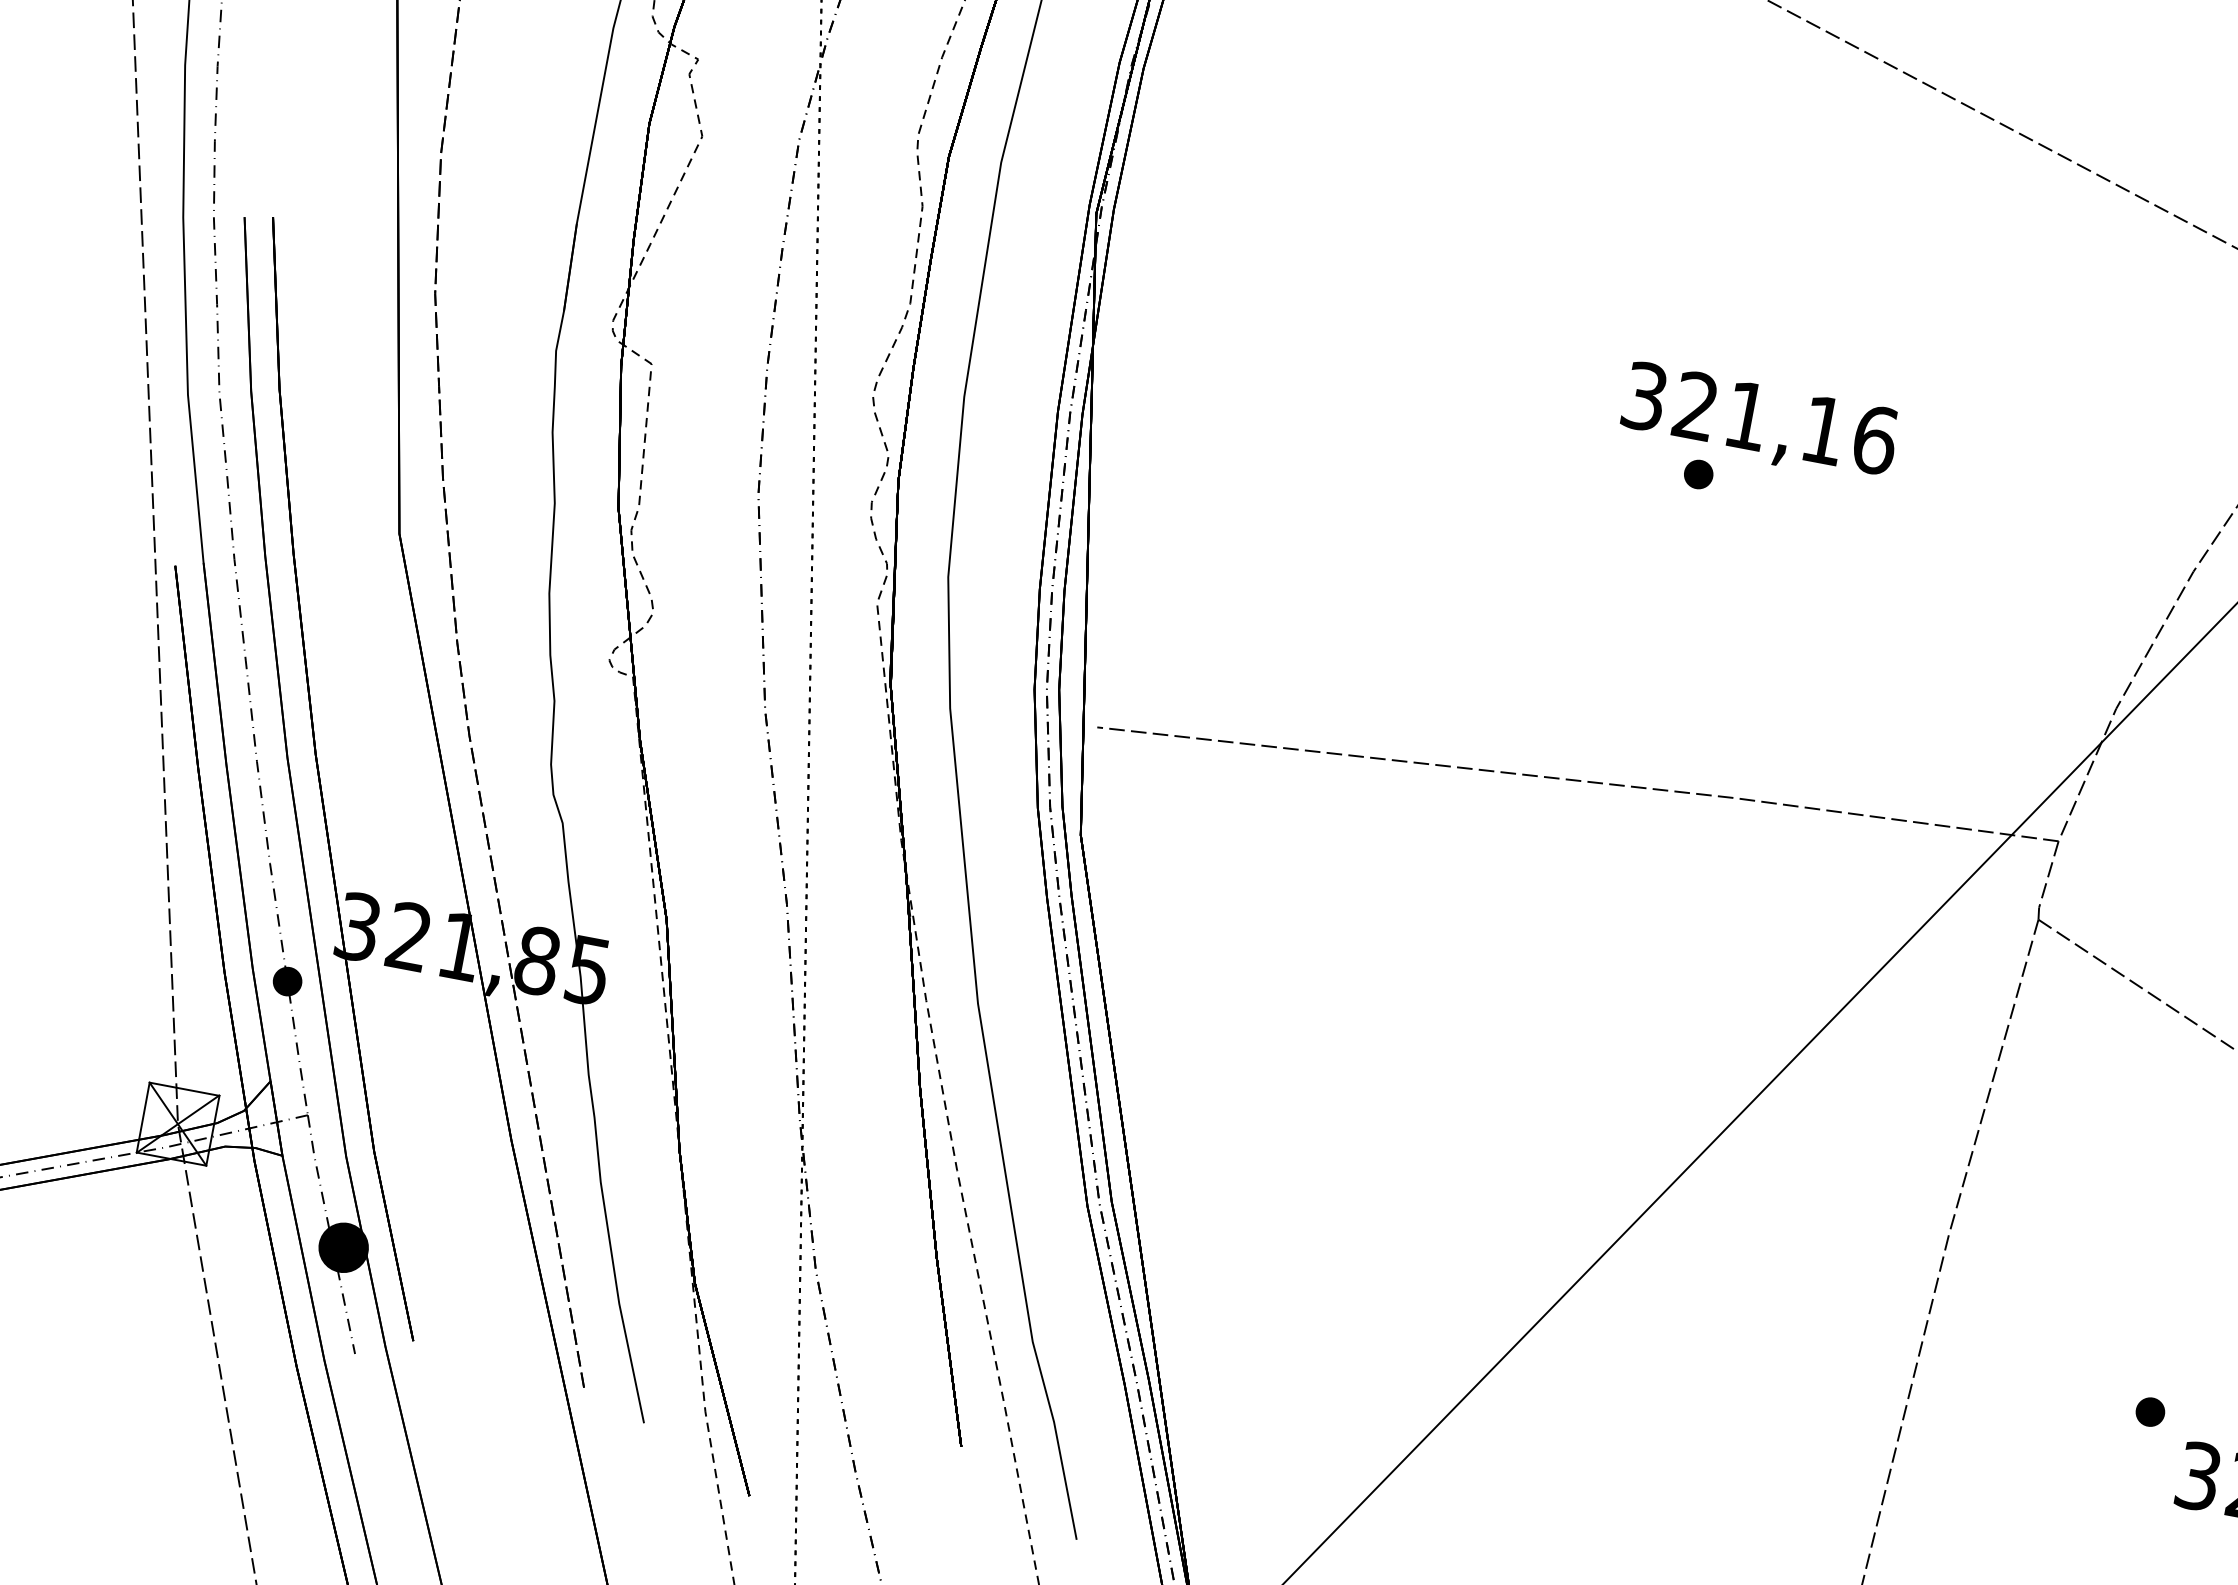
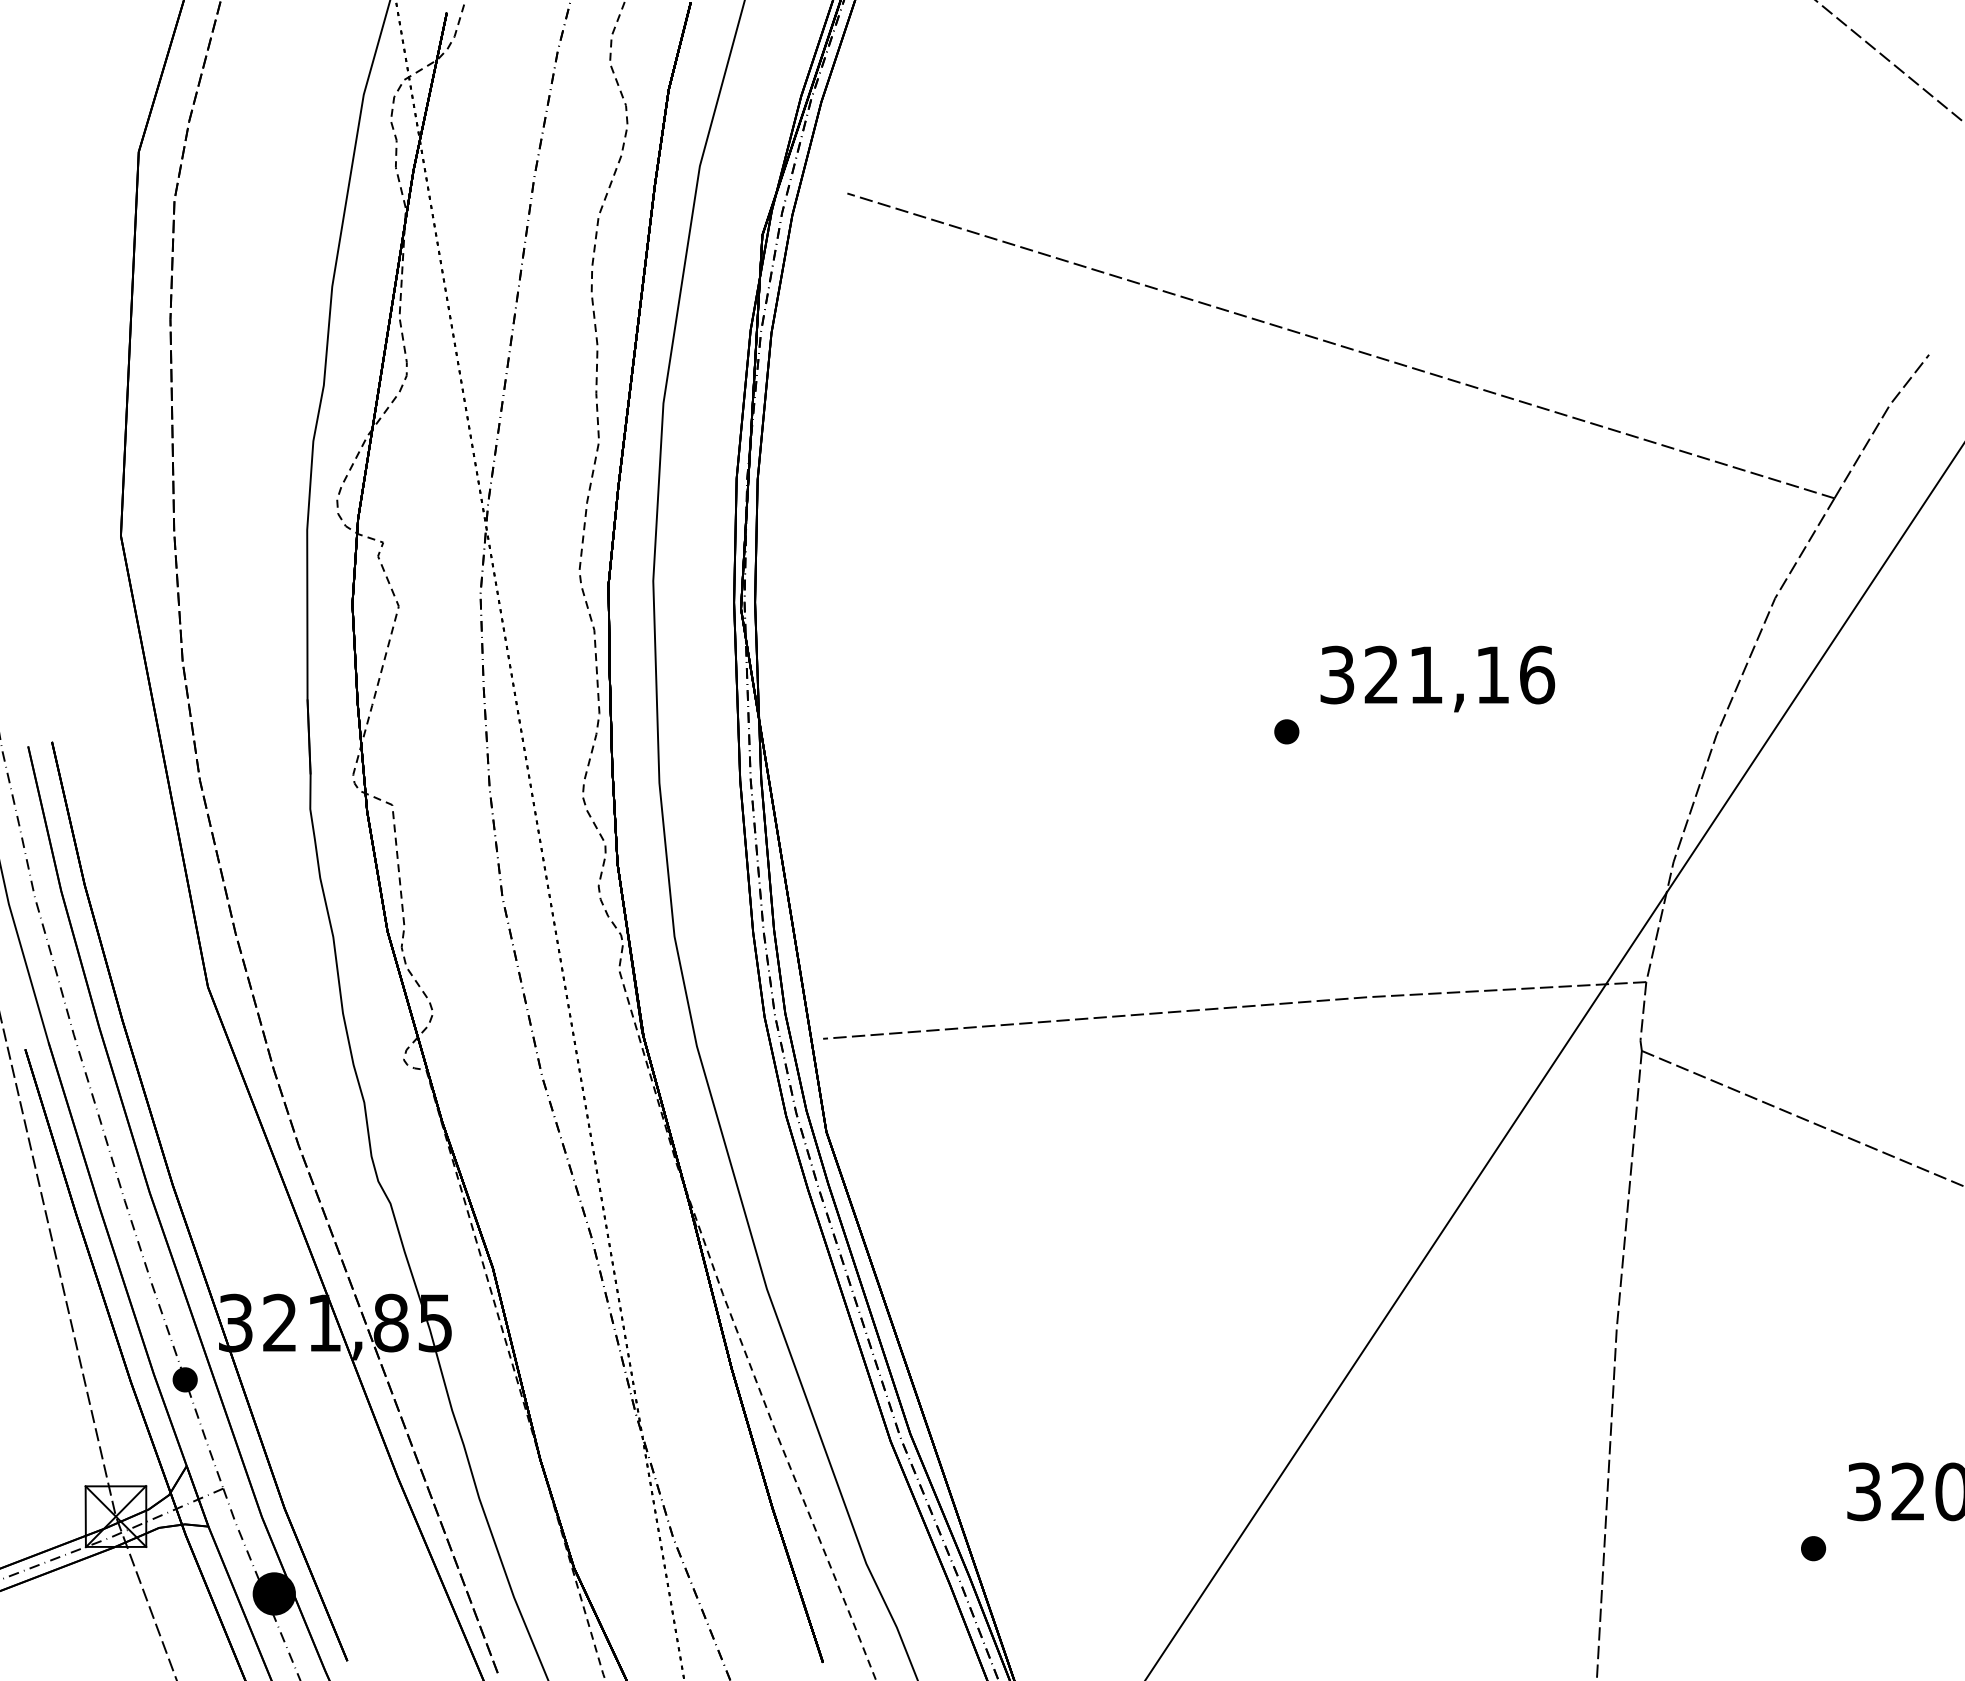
text: (1759, 422) -> (1437, 678), moved
part: (2150, 1411) -> (1813, 1548), moved

